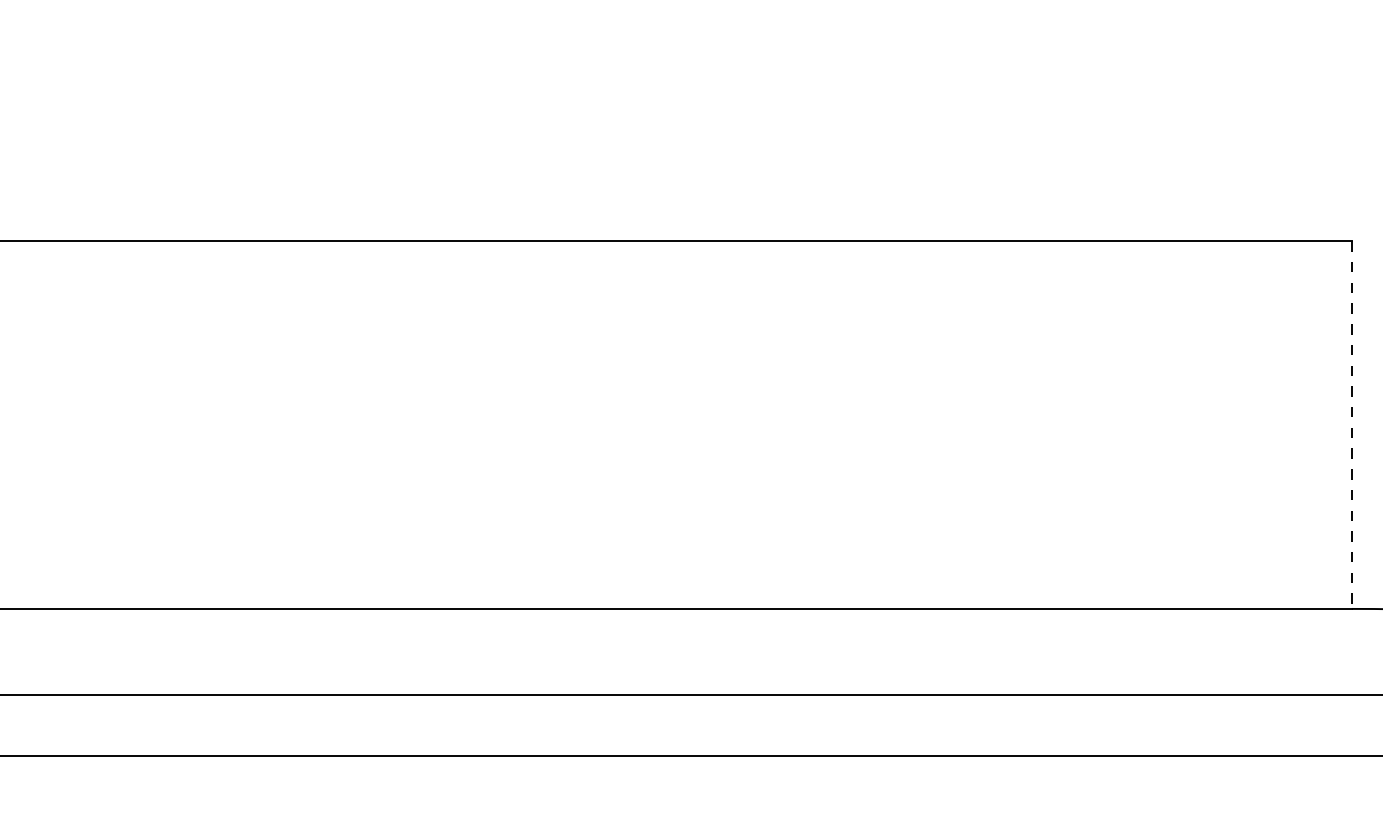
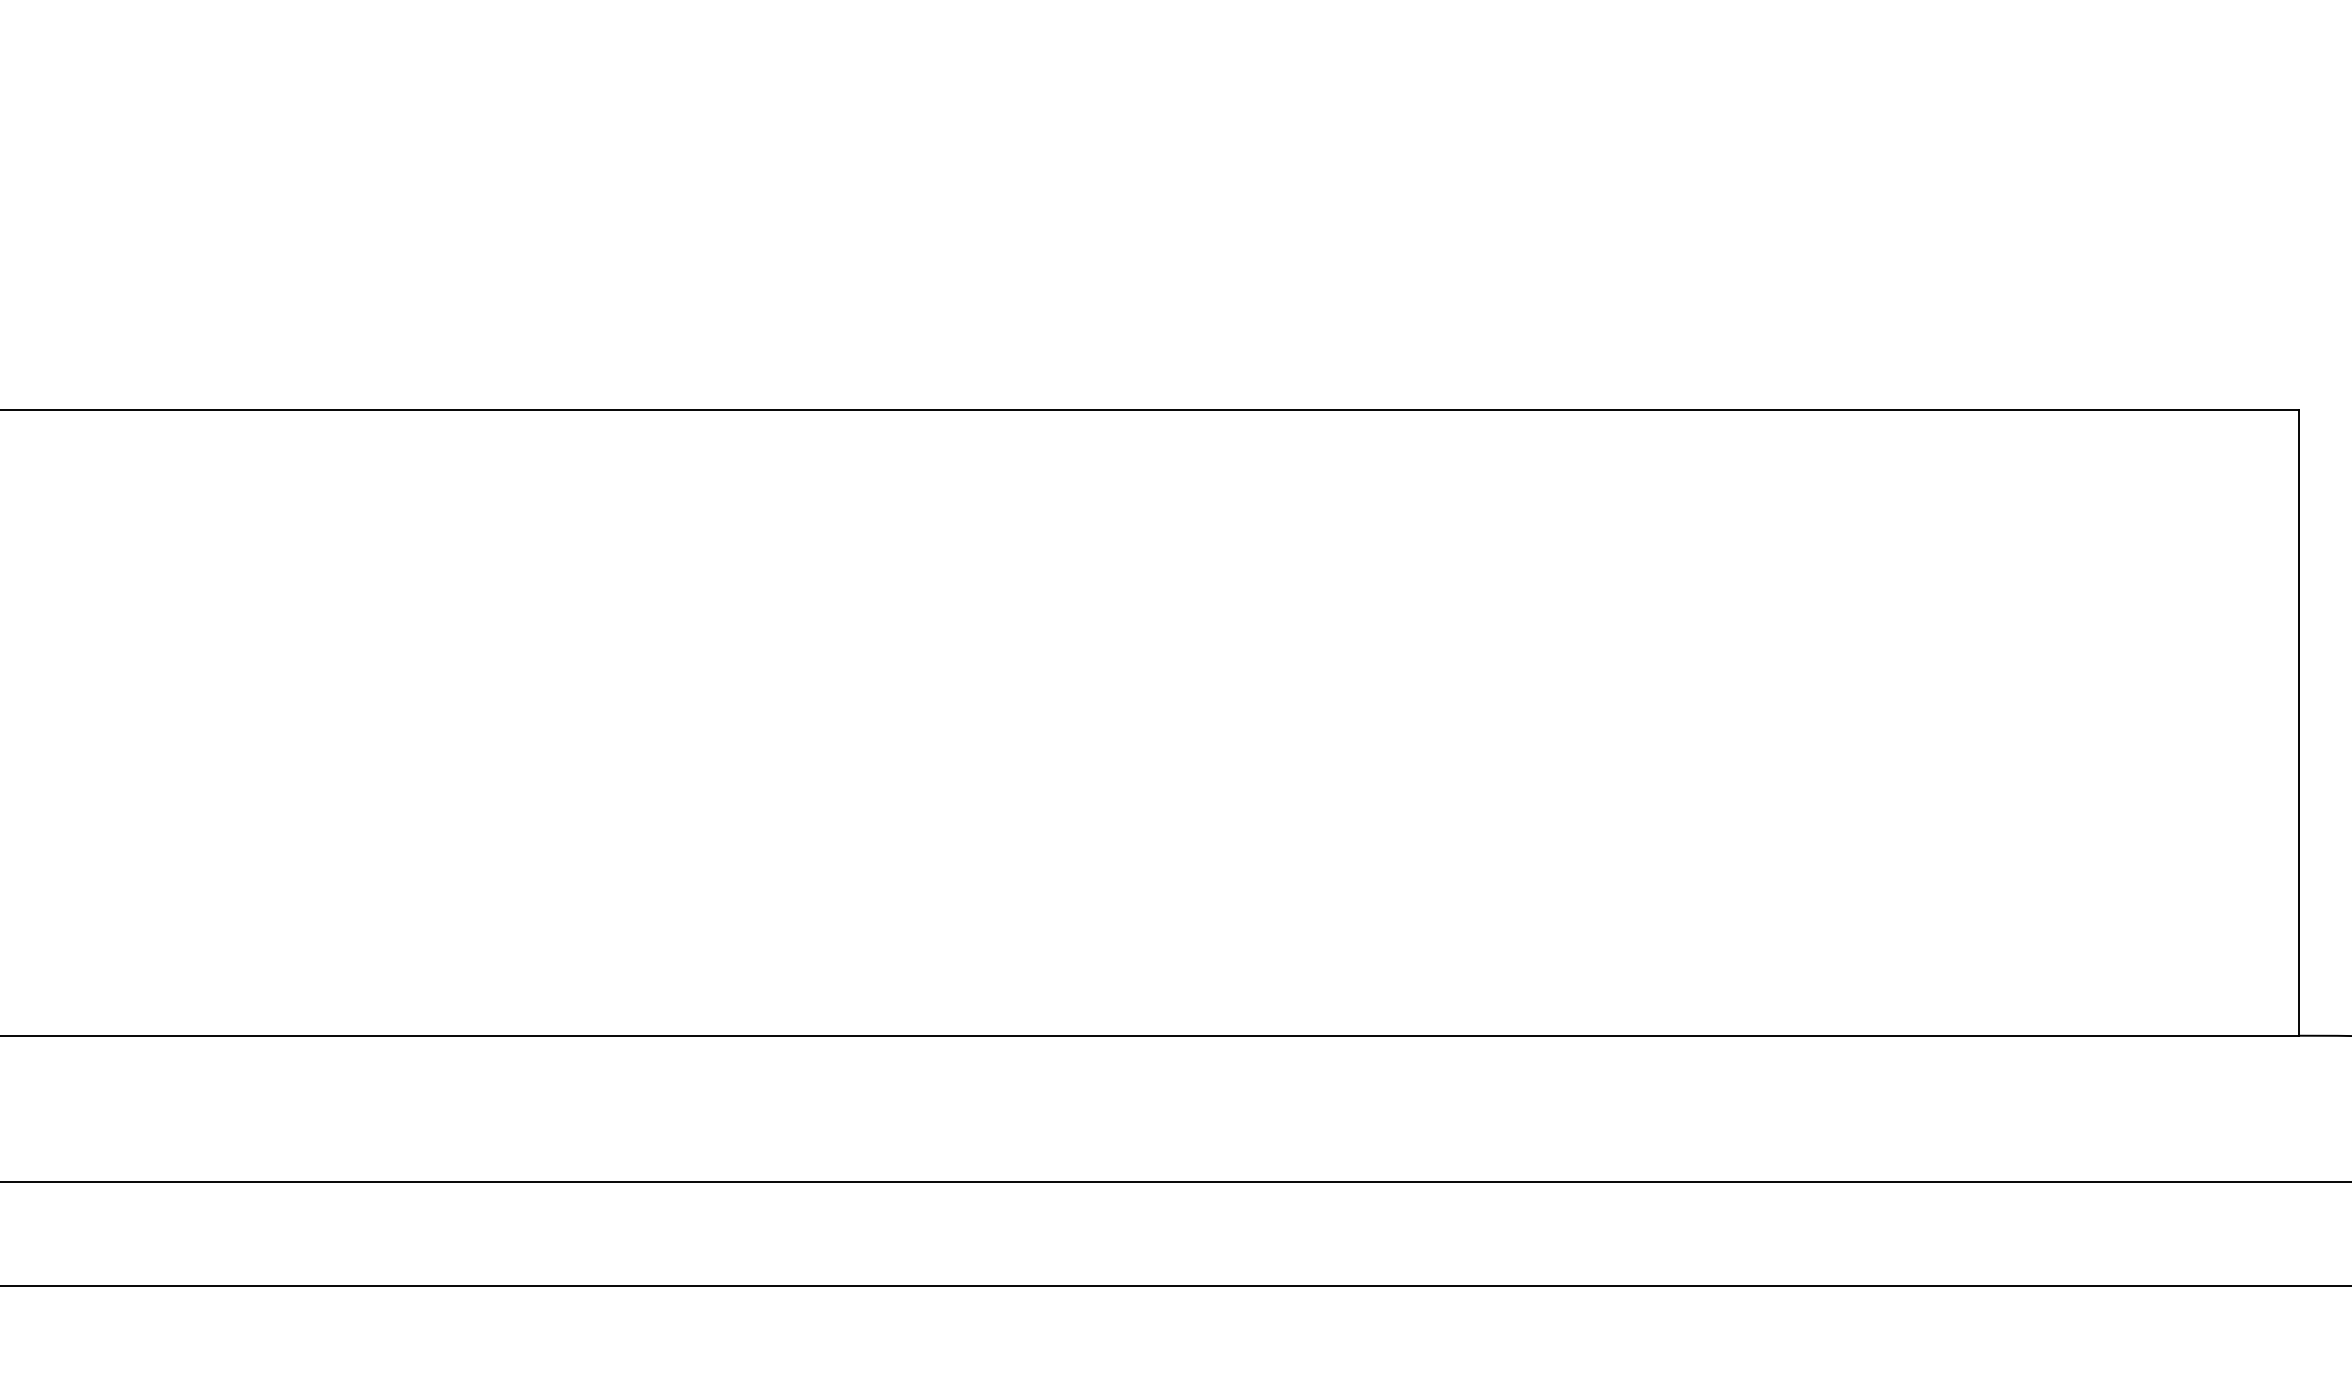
line: (1351, 425) -> (2298, 723), dashed -> solid

